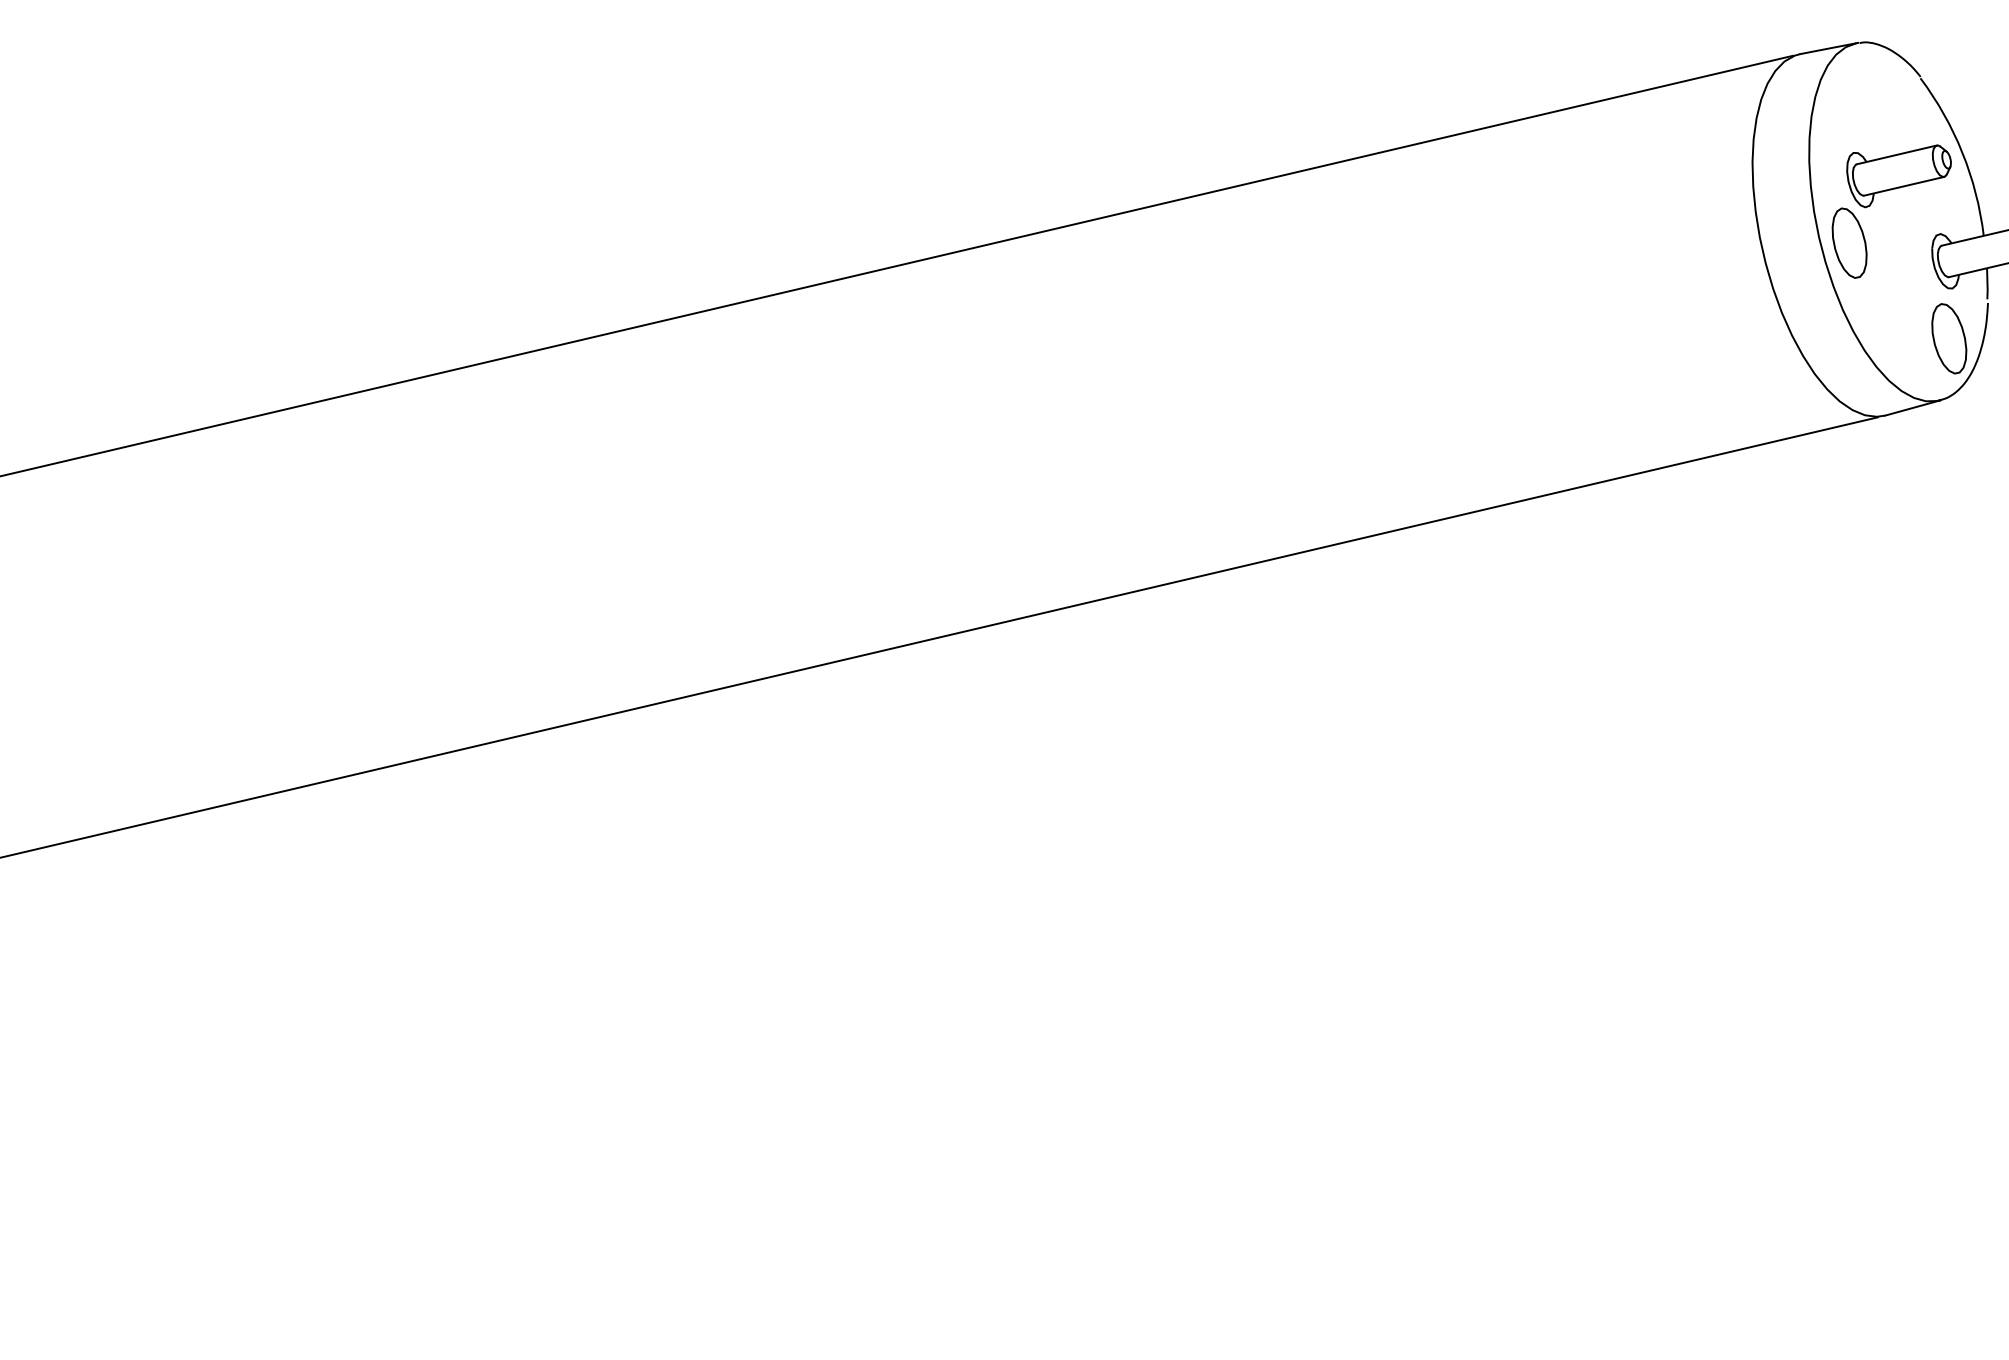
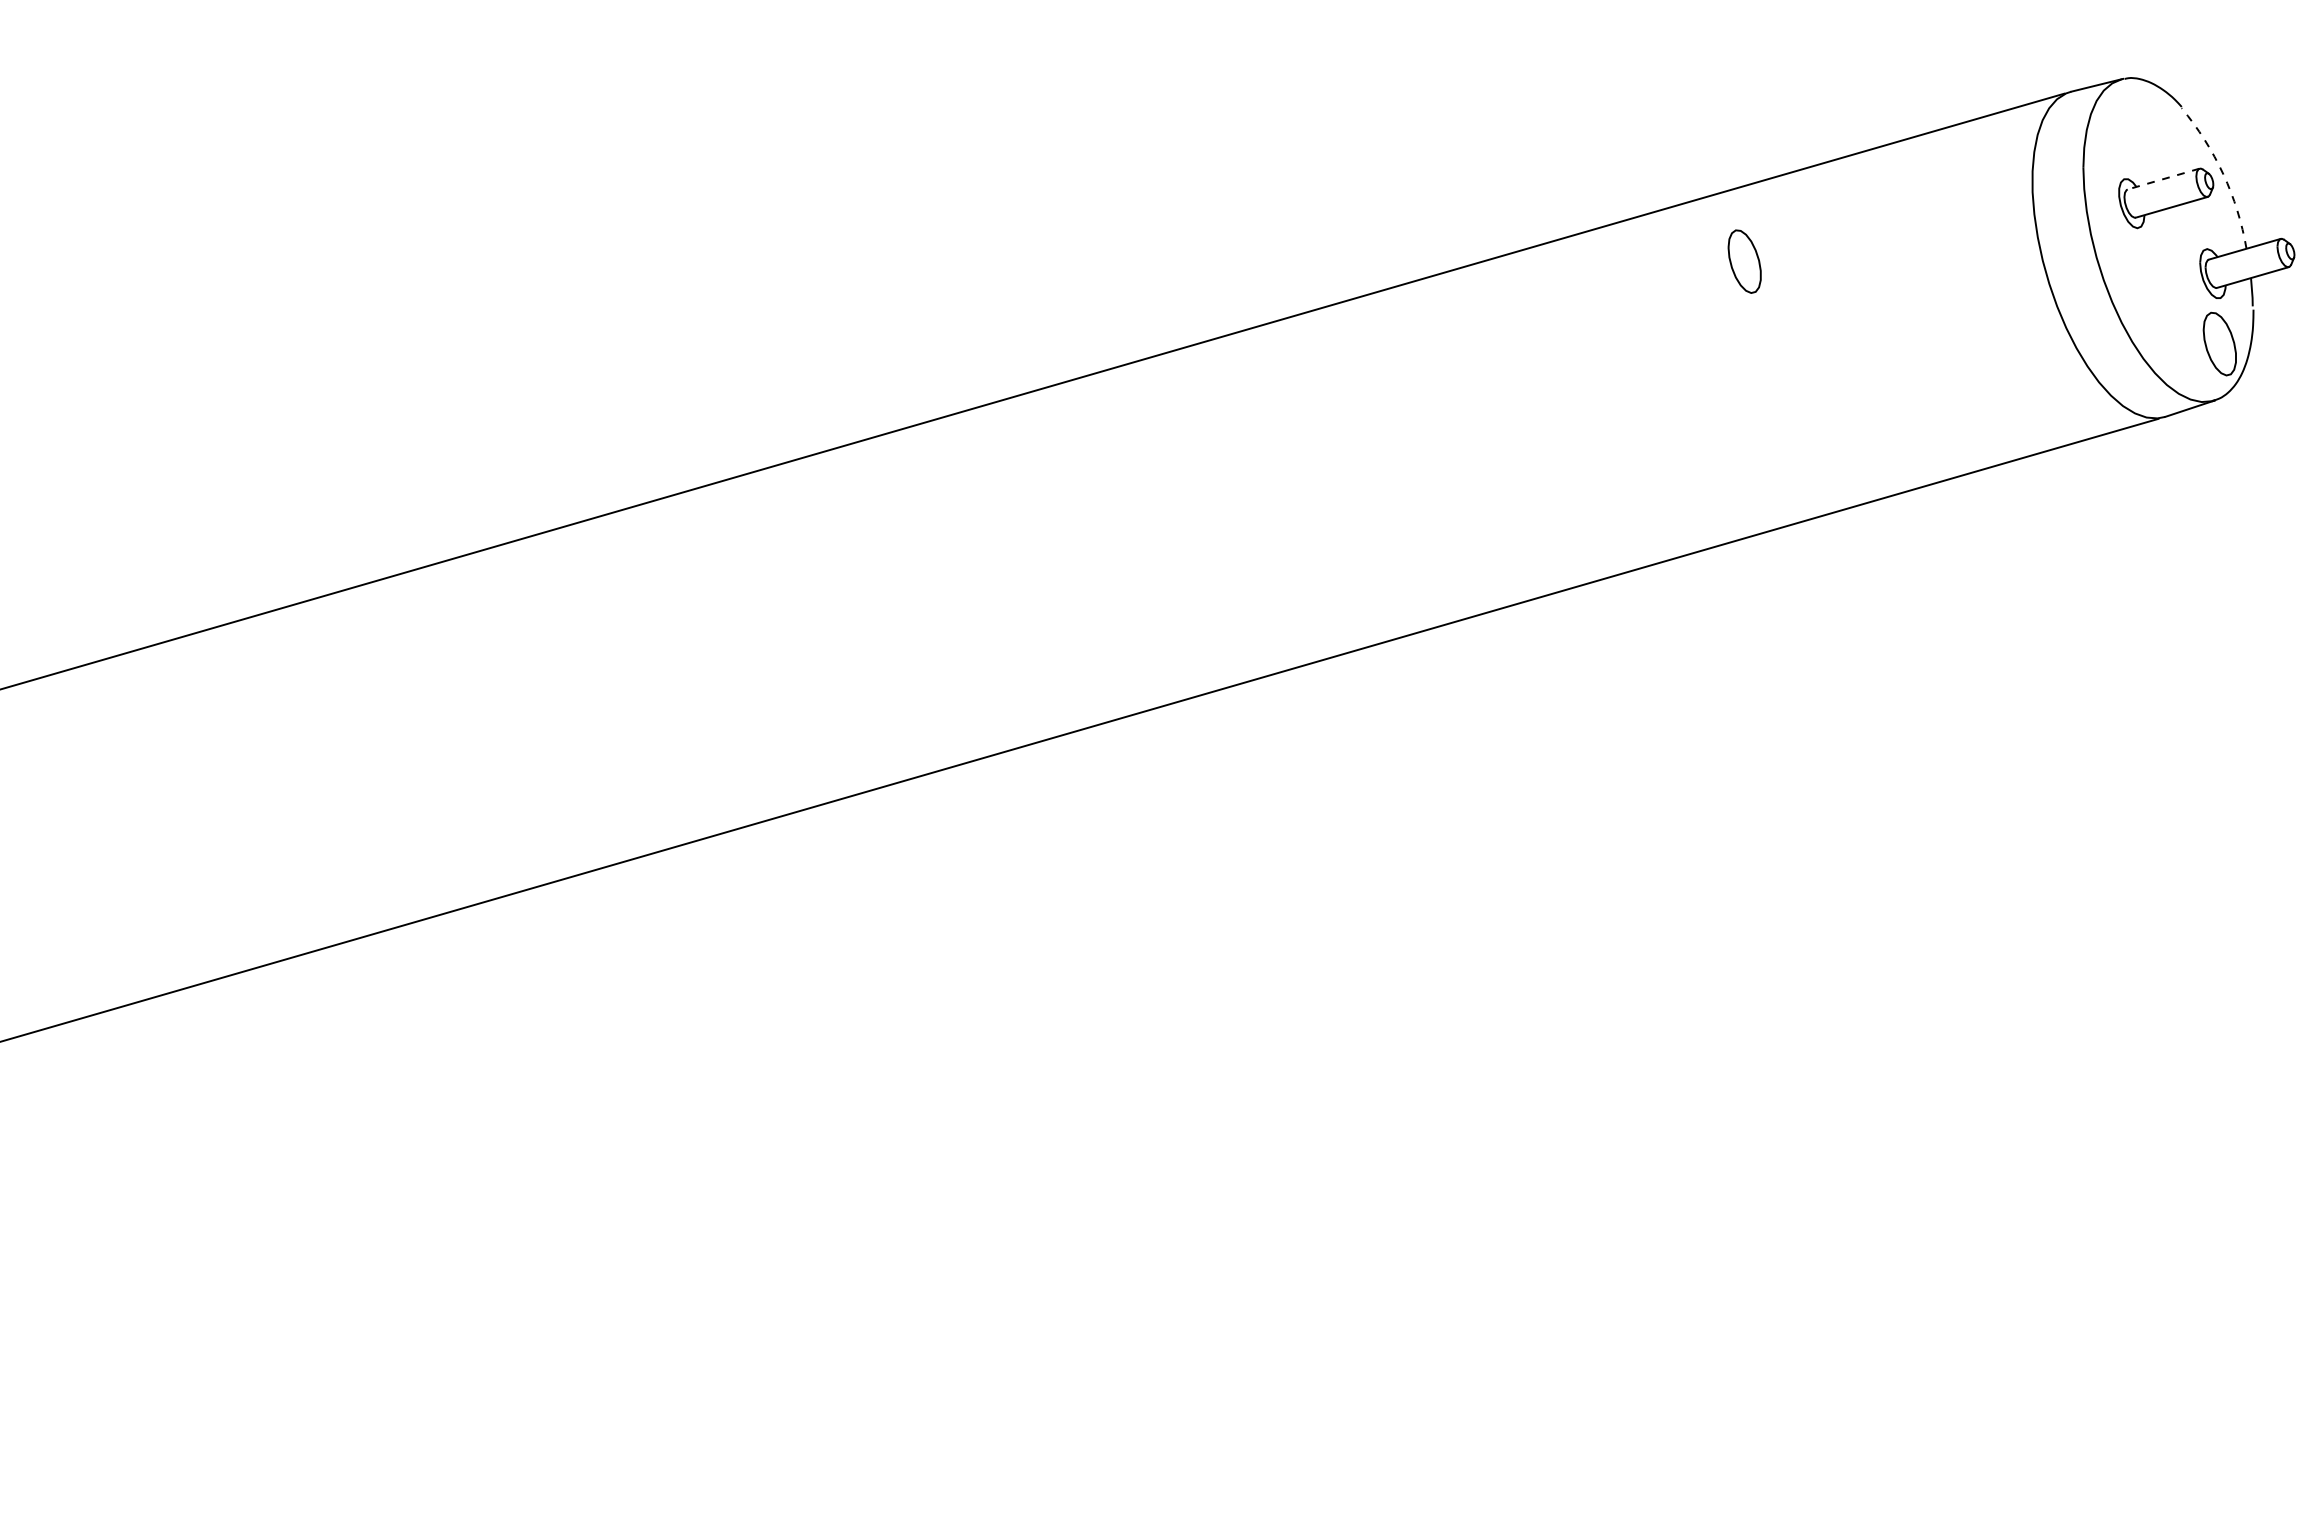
arc: (1962, 153) -> (2223, 174), solid -> dashed
line: (1896, 155) -> (2163, 179), solid -> dashed
part: (1849, 243) -> (1744, 261), moved

